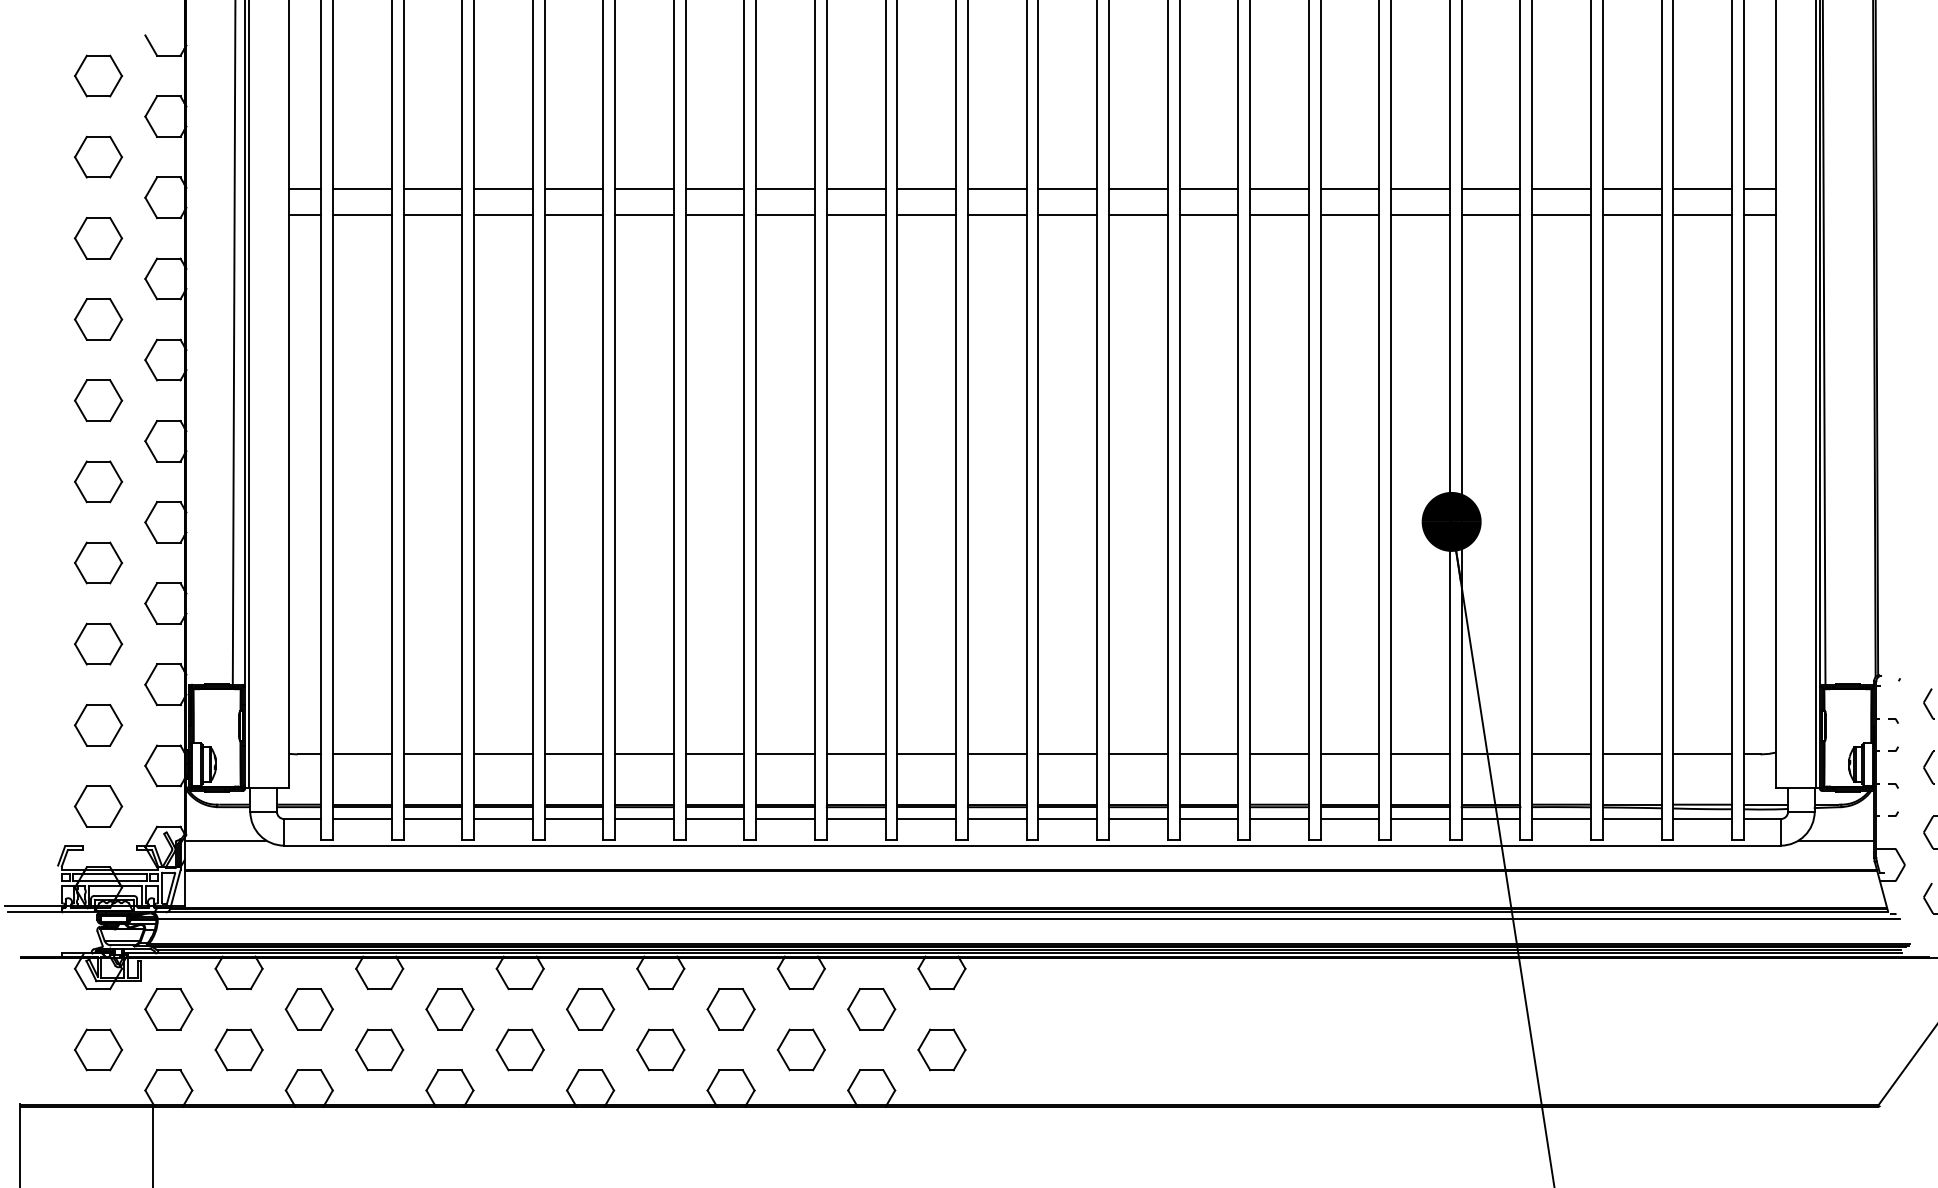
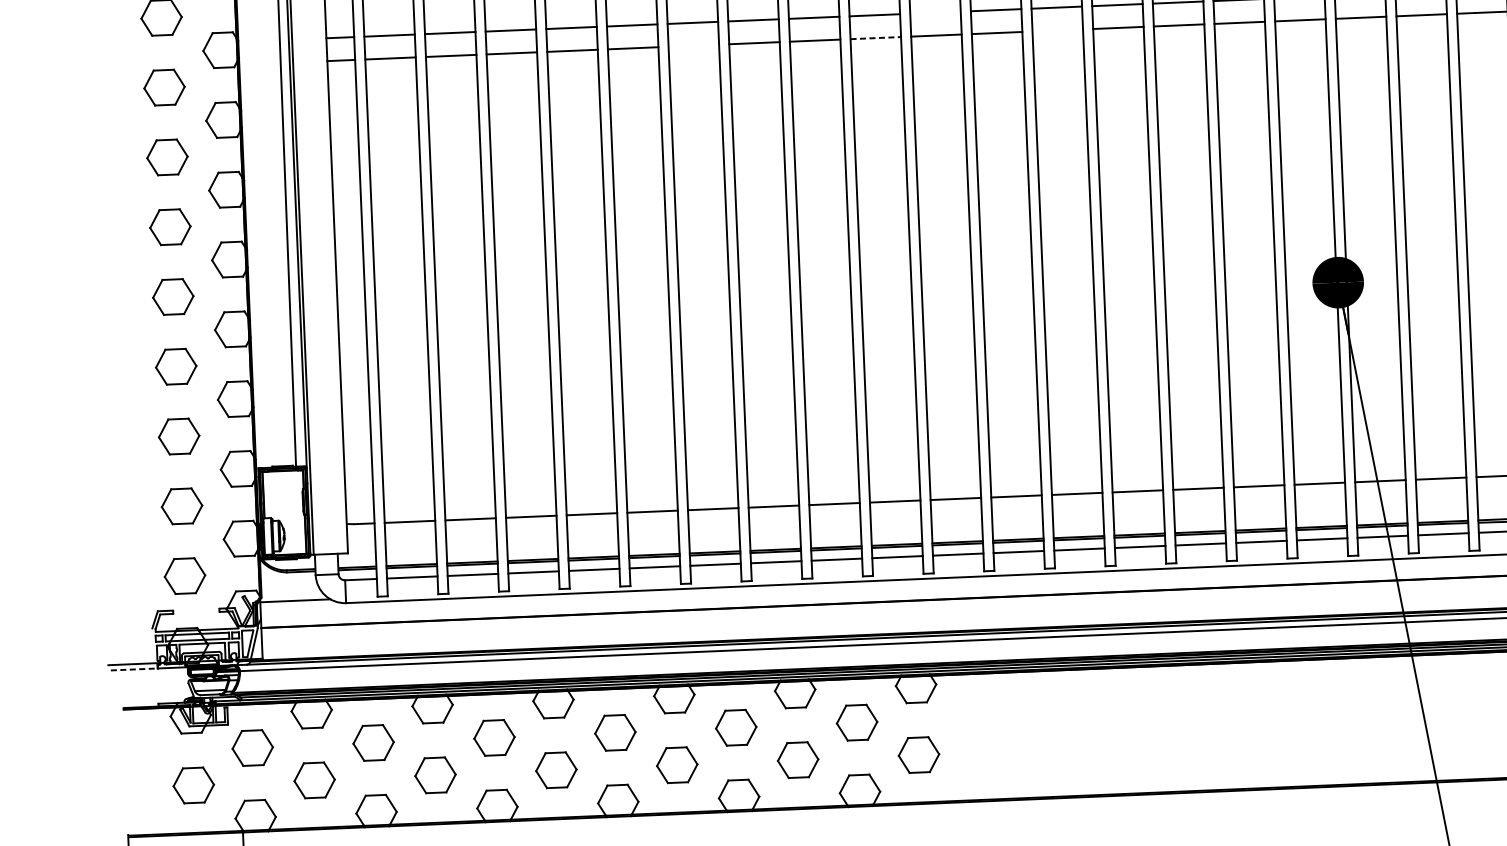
line: (996, 188) -> (934, 12), removed
line: (714, 215) -> (693, 45), removed
line: (927, 215) -> (876, 38), solid -> dashed
line: (1137, 215) -> (1057, 30), removed
line: (35, 912) -> (134, 669), solid -> dashed

